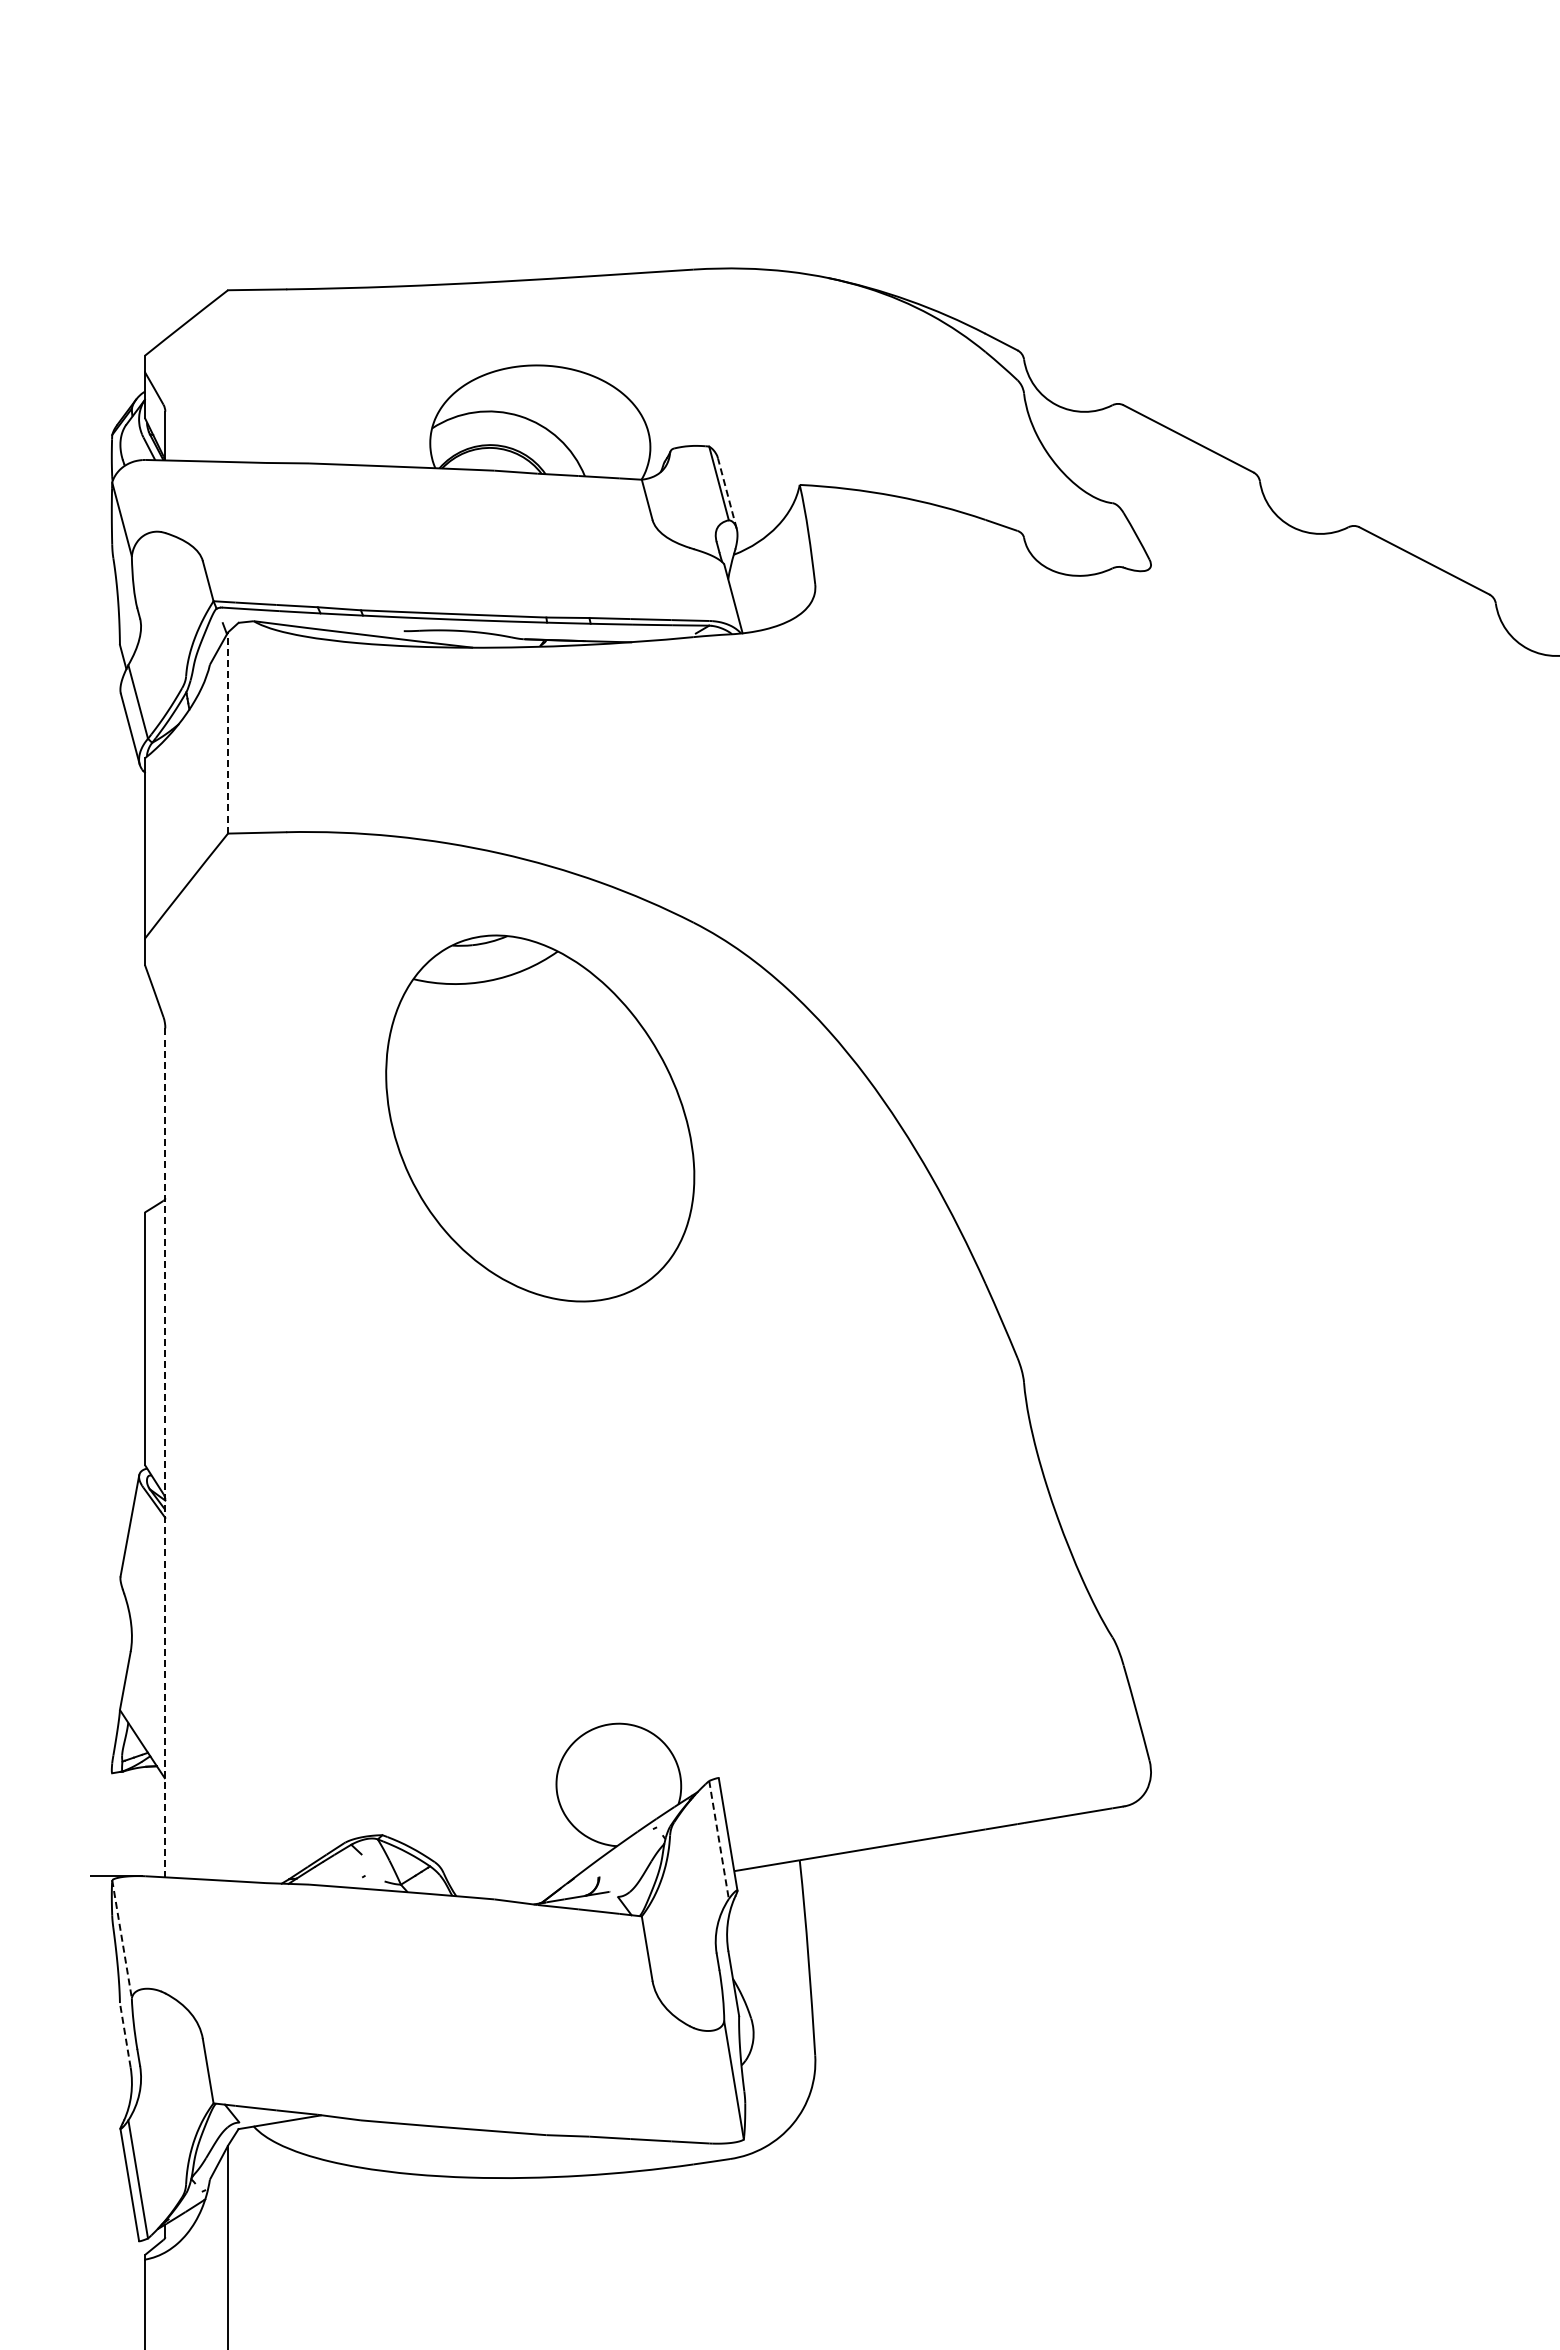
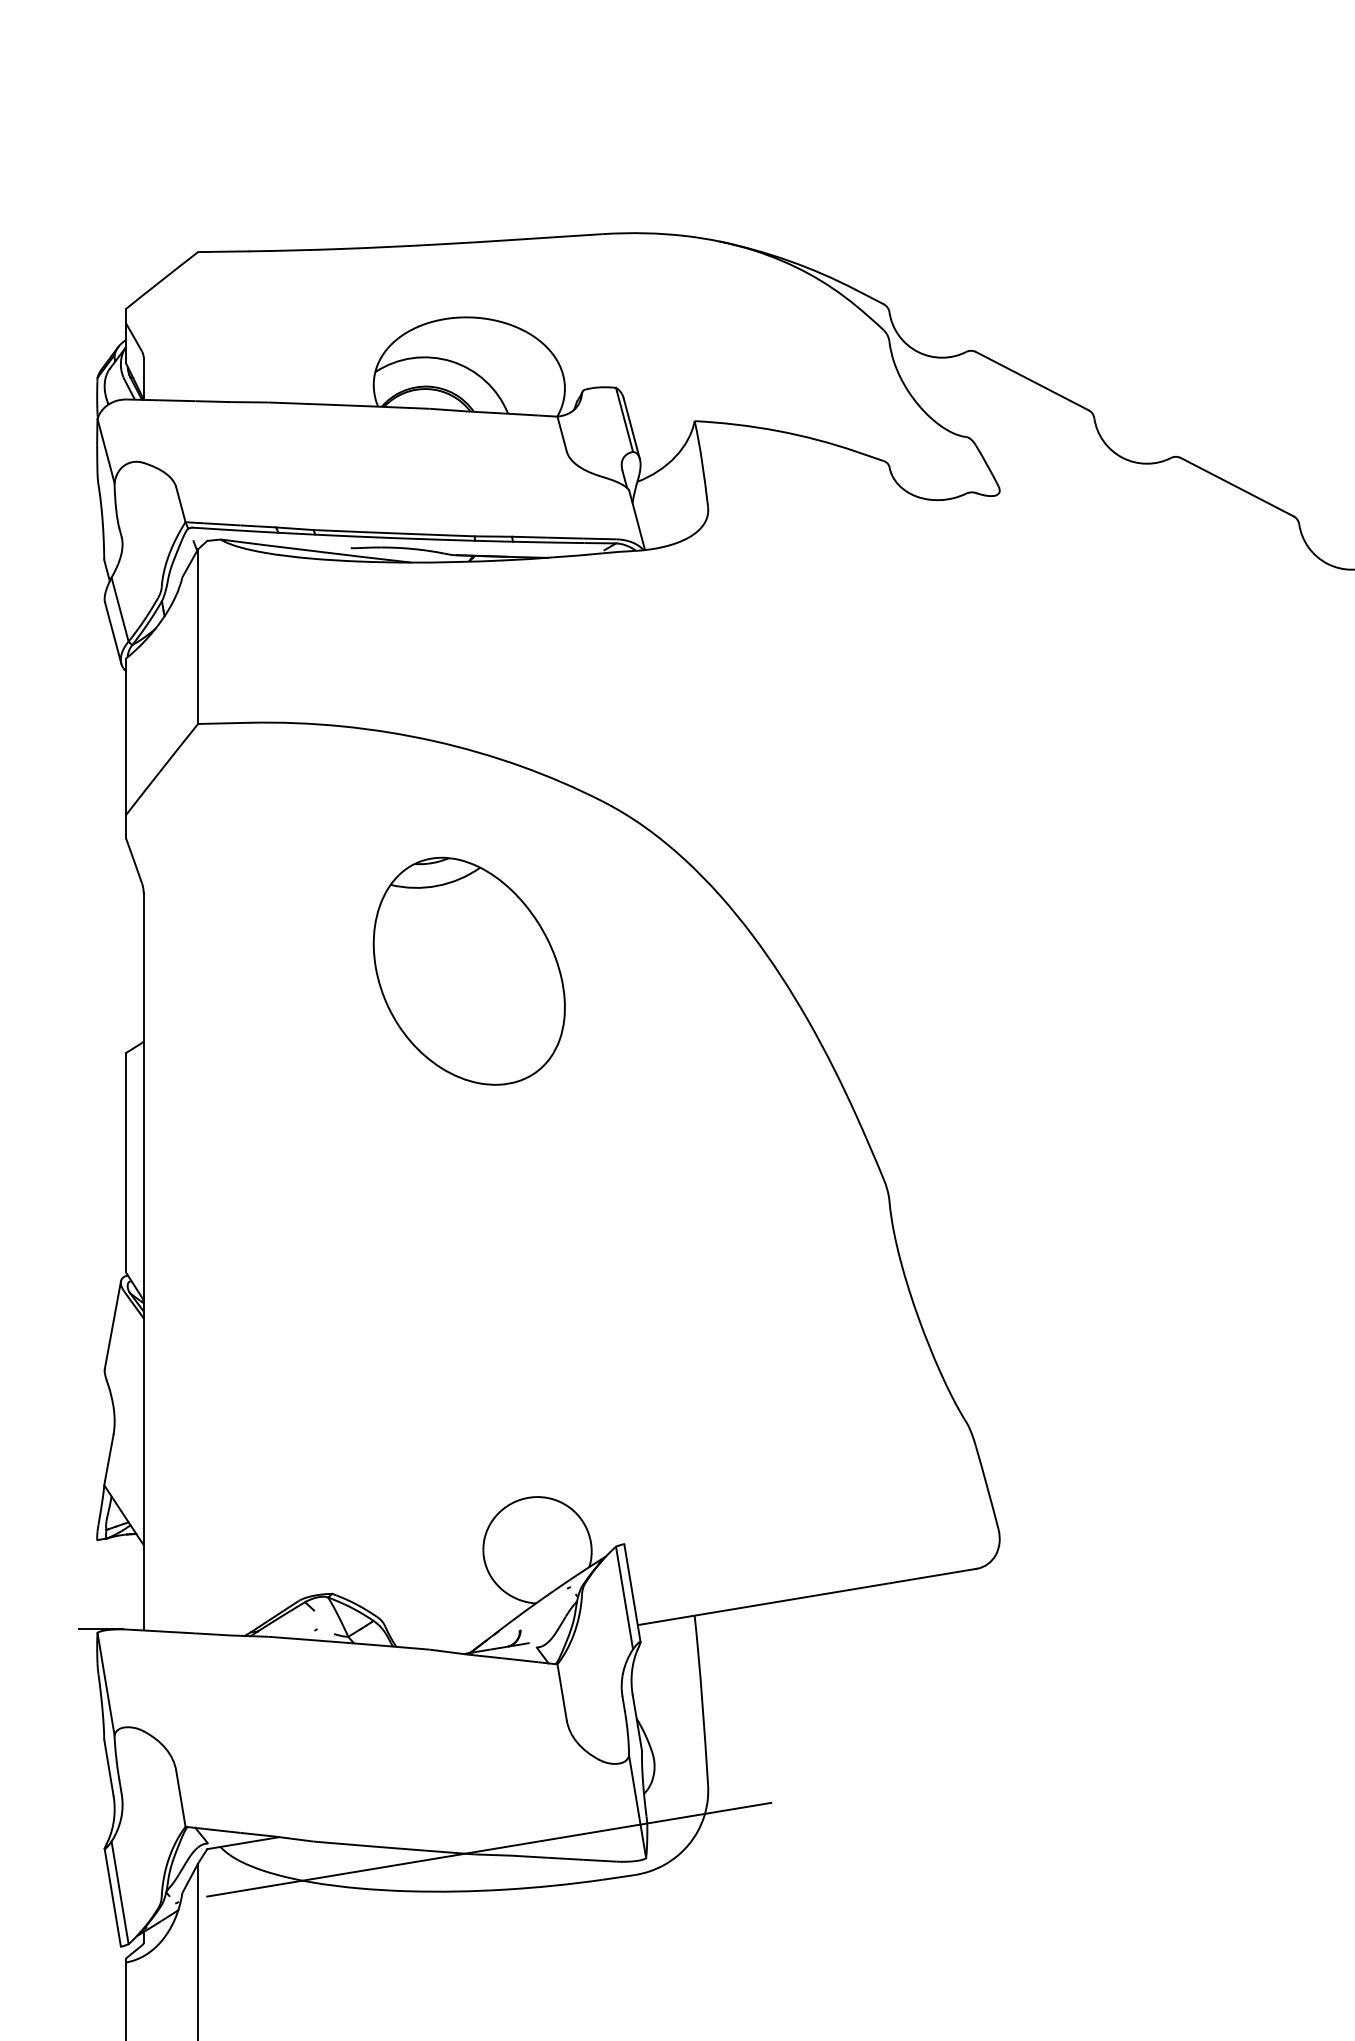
line: (727, 493) -> (631, 428), dashed -> solid
line: (228, 733) -> (198, 637), dashed -> solid
part: (540, 1117) -> (469, 970), size x0.71
line: (165, 1453) -> (143, 1262), dashed -> solid
line: (719, 1840) -> (624, 1598), dashed -> solid
line: (122, 1939) -> (106, 1684), dashed -> solid
line: (125, 2035) -> (109, 1767), dashed -> solid
line: (562, 2129) -> (488, 1849), added

